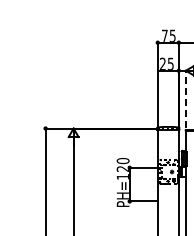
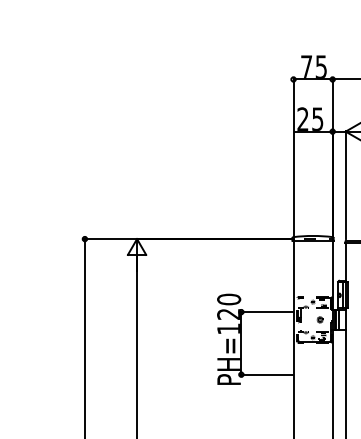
line: (185, 99) -> (345, 185), dashed -> solid

